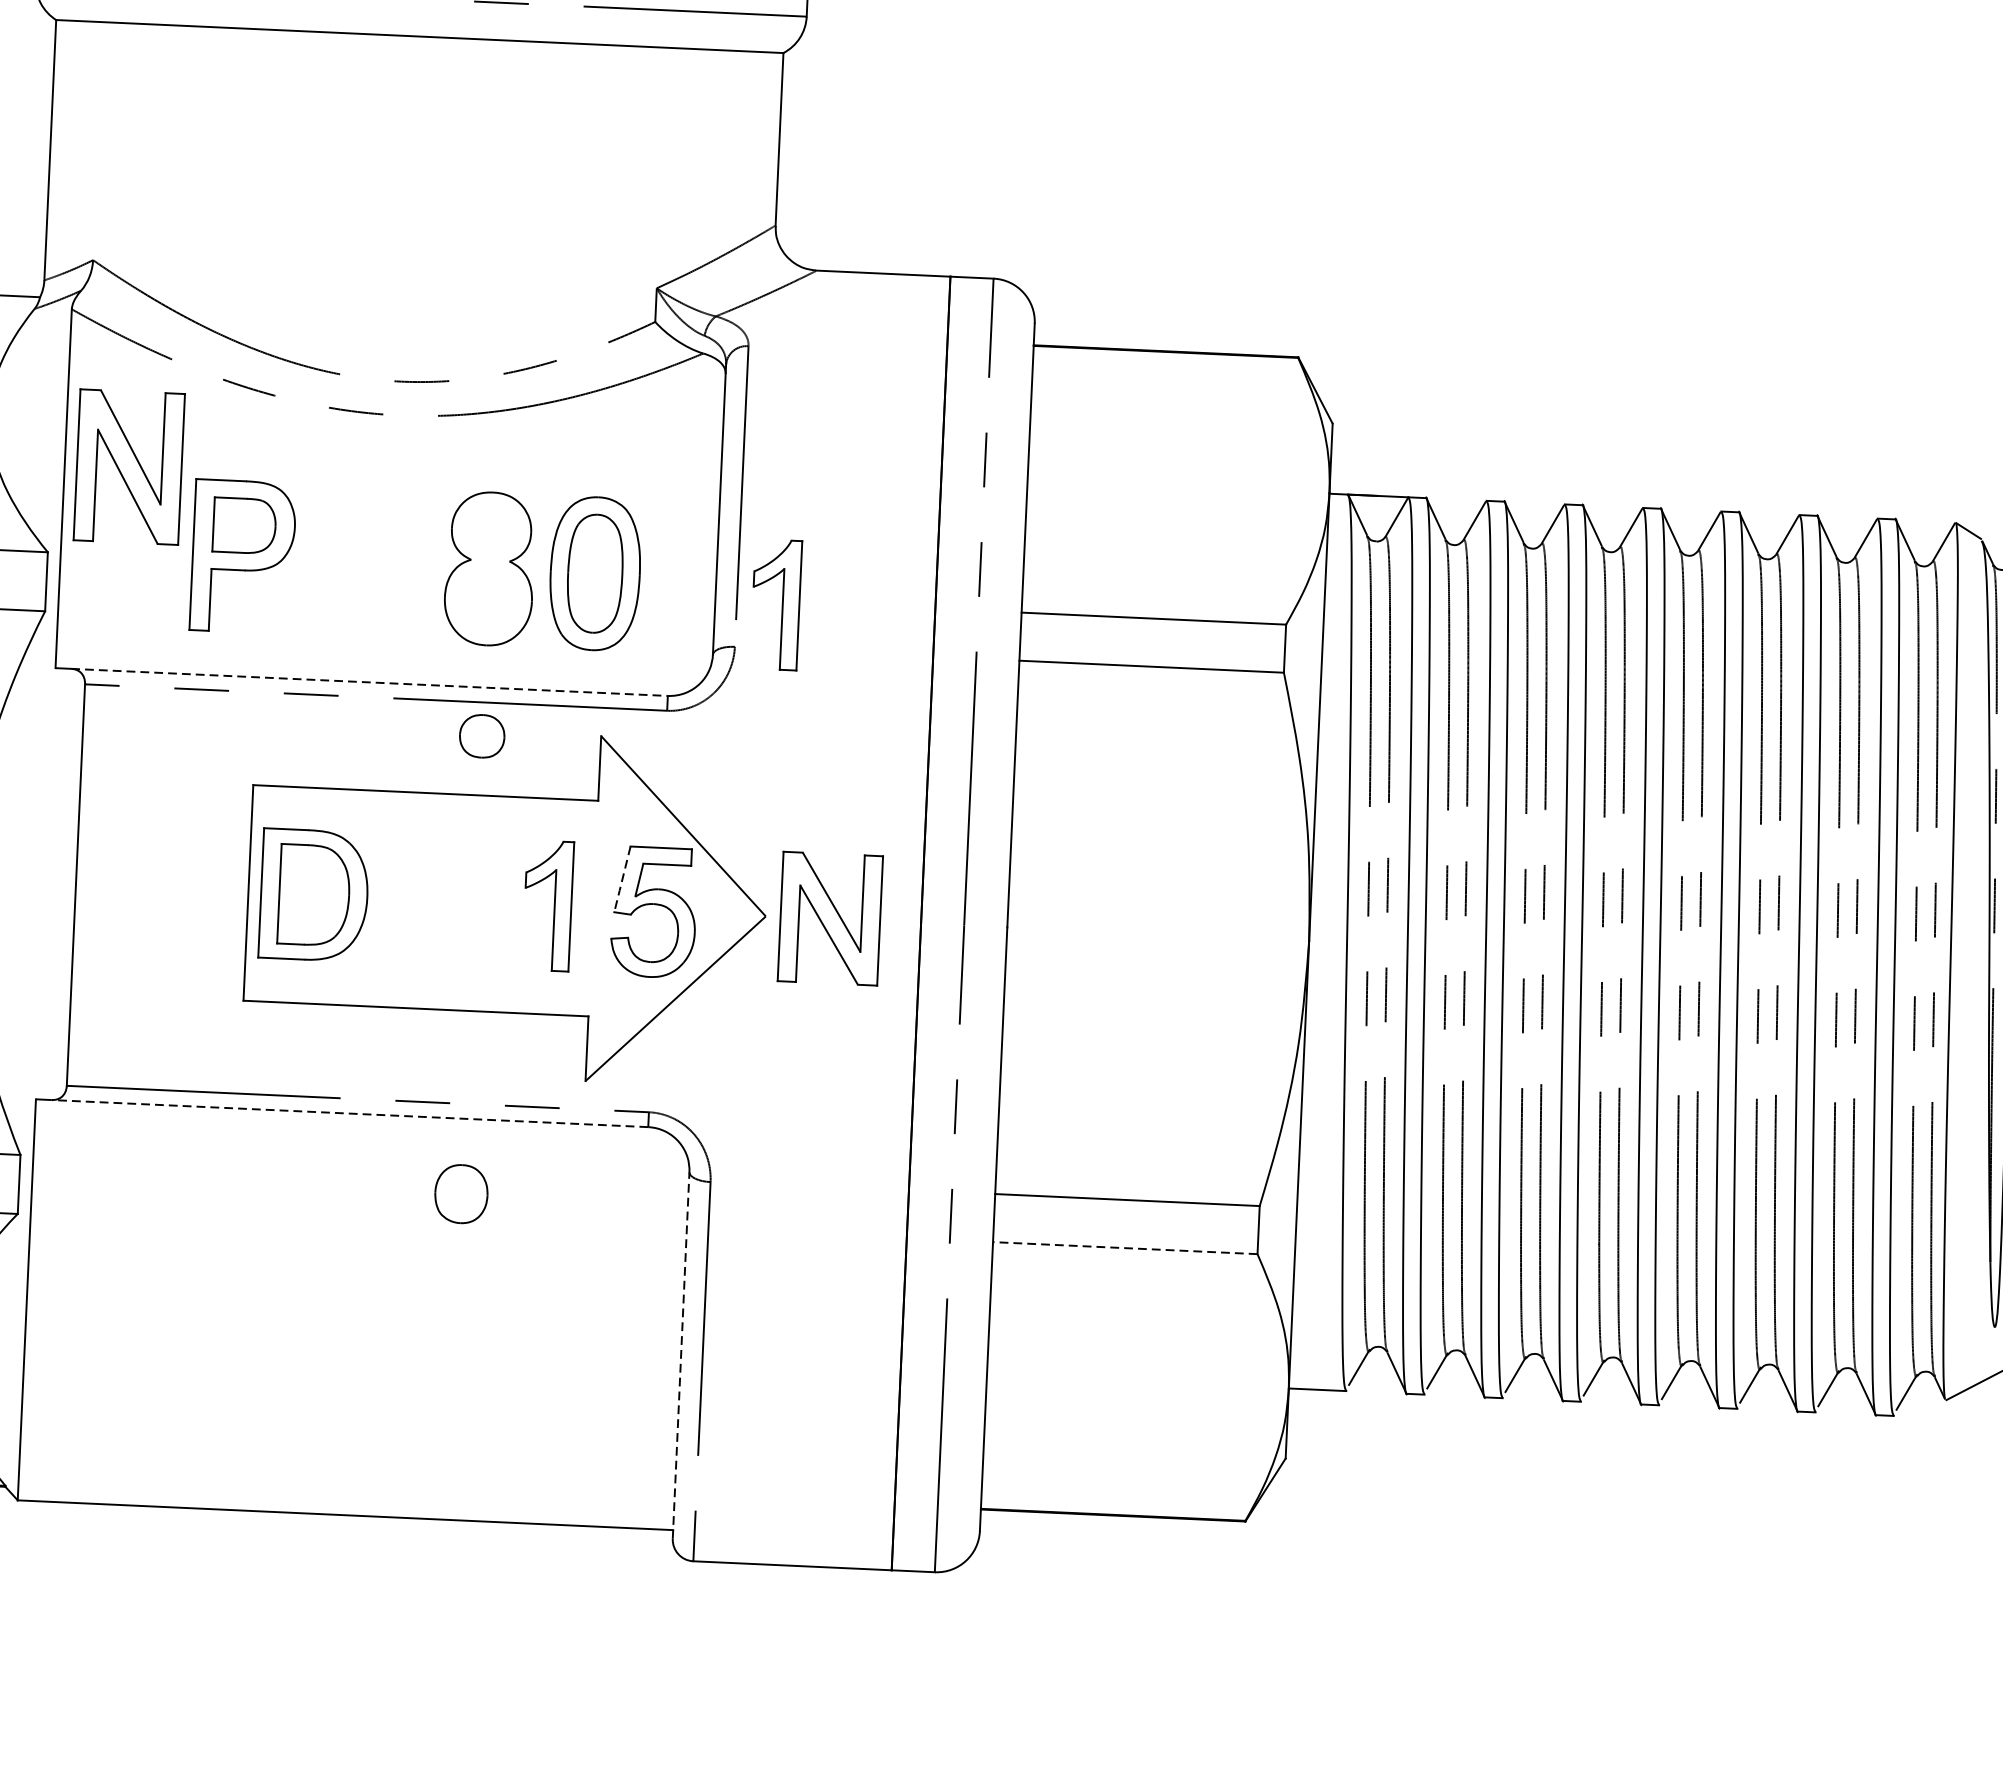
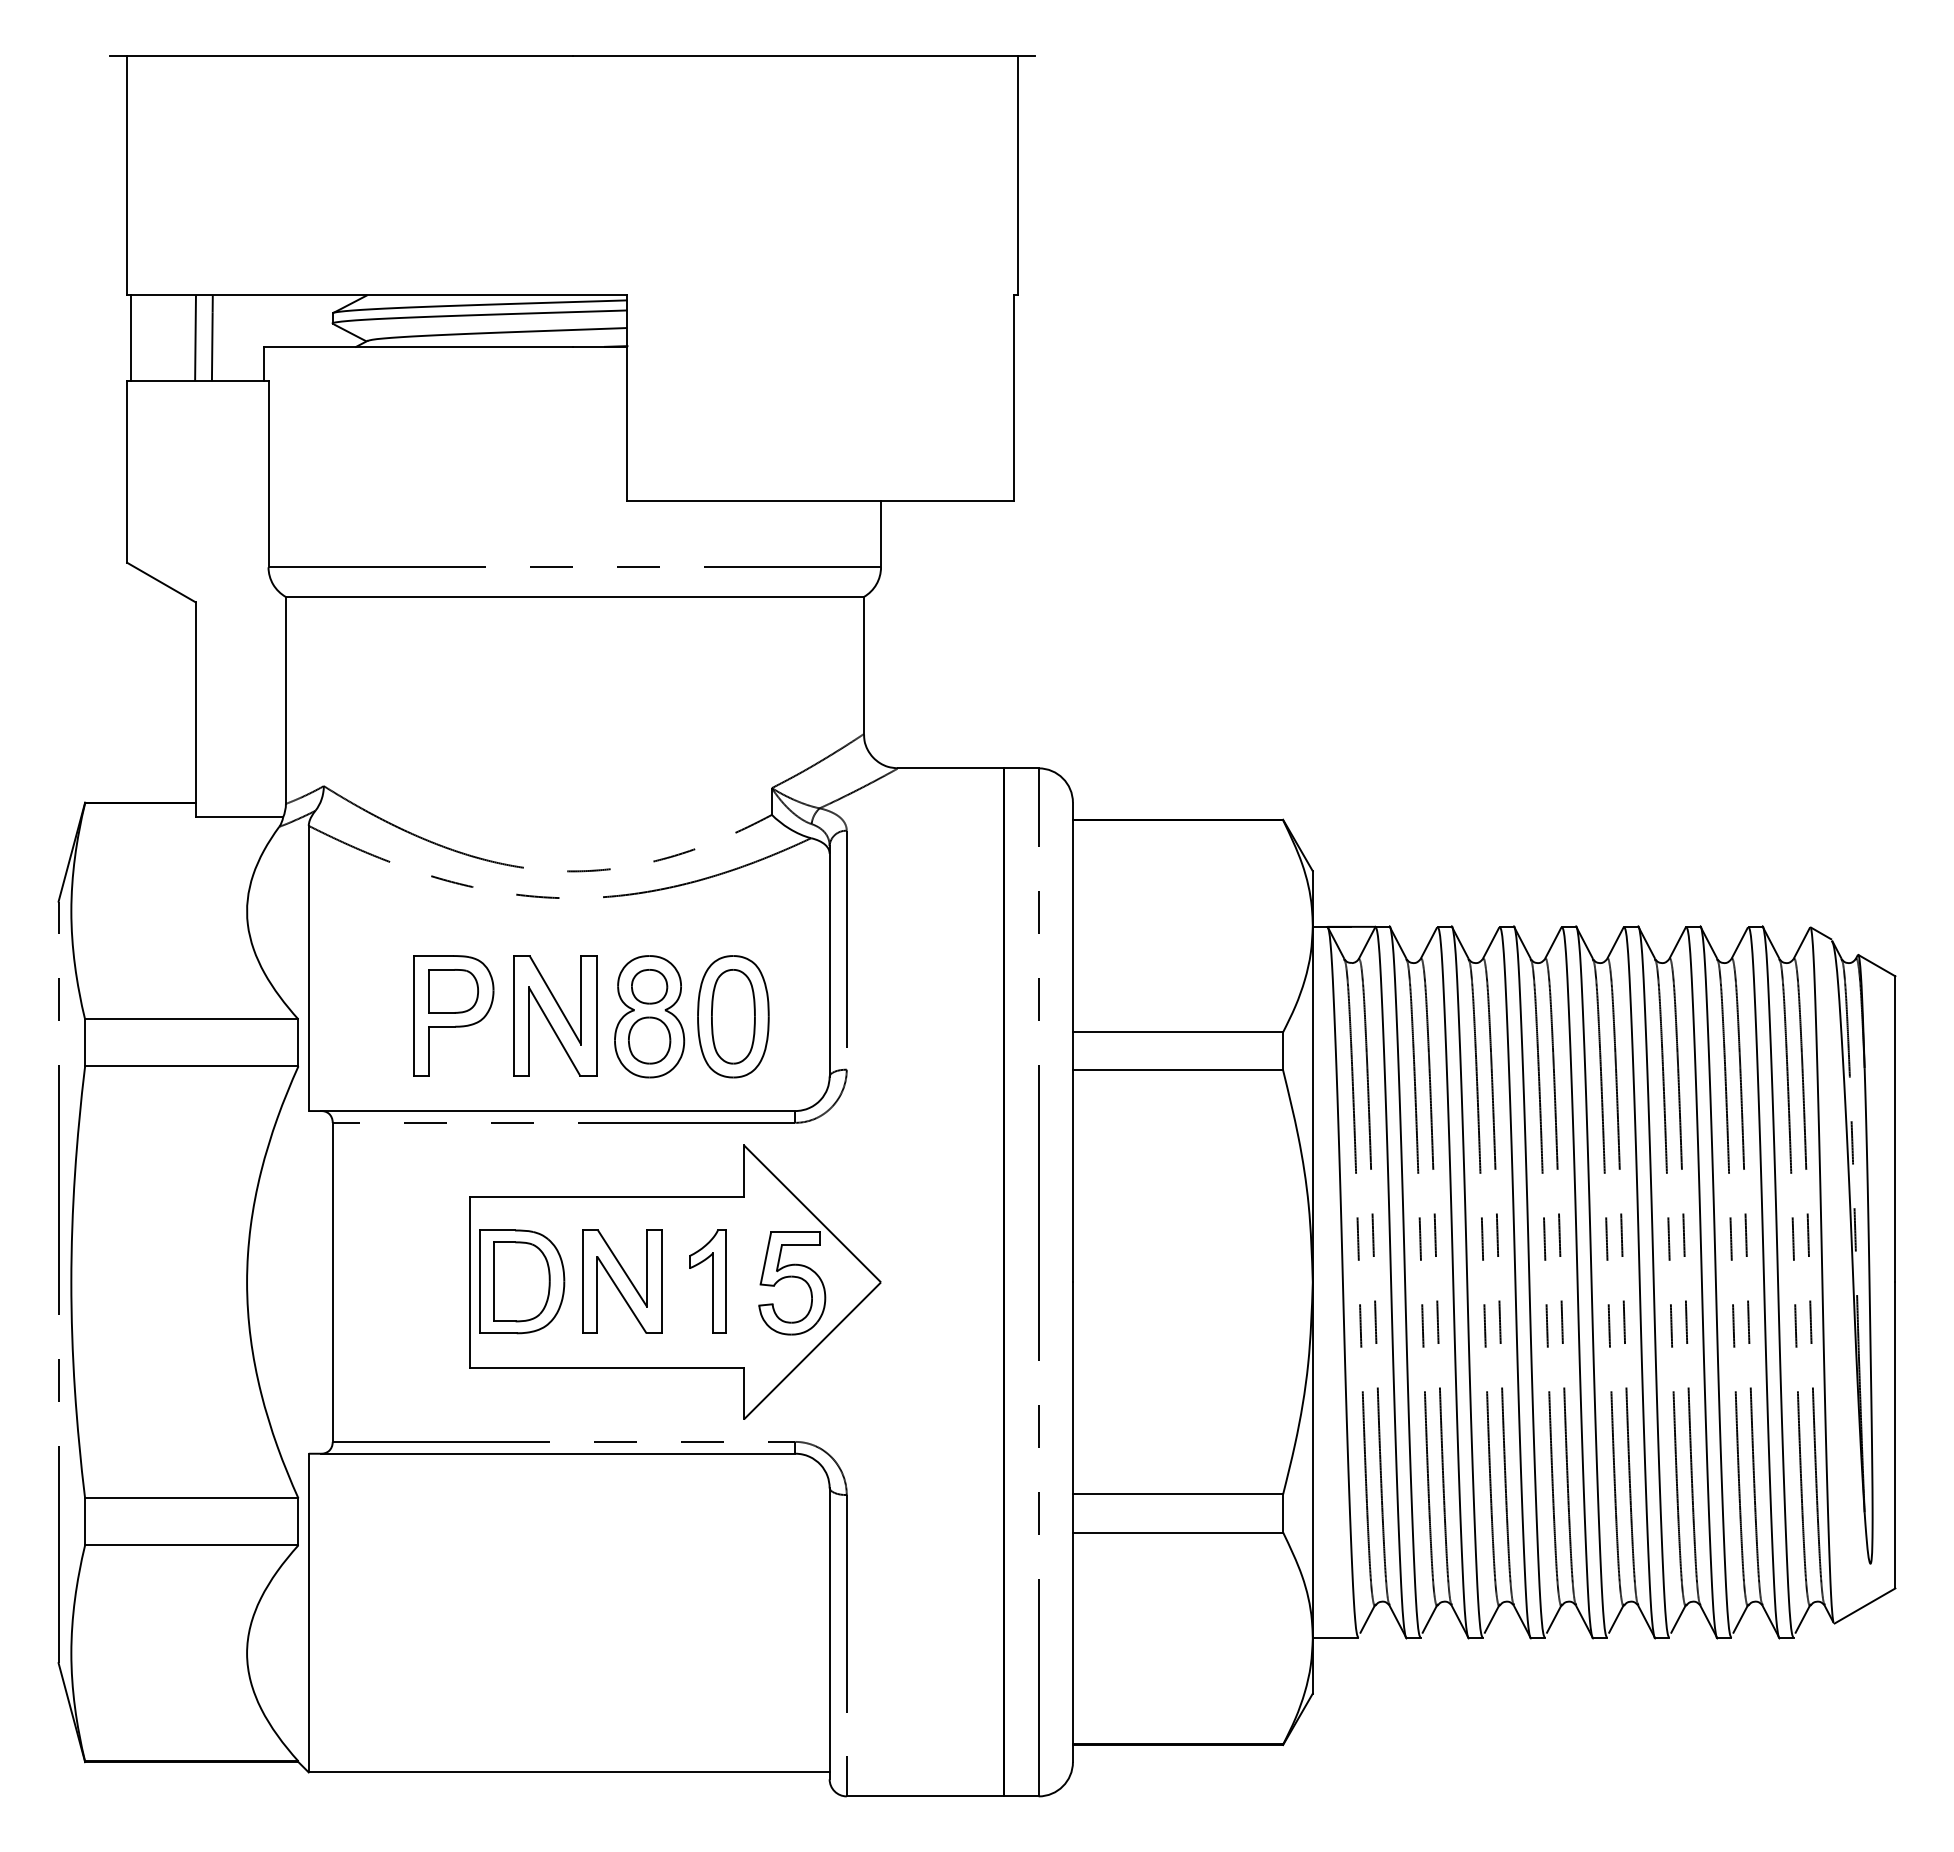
part: (129, 466) -> (555, 1015), moved
part: (775, 604) -> (877, 1034), removed
line: (369, 682) -> (558, 1111), dashed -> solid
part: (482, 735) -> (649, 986), moved
line: (621, 879) -> (765, 1258), dashed -> solid
part: (830, 918) -> (622, 1281), moved
line: (348, 1113) -> (557, 1453), dashed -> solid
part: (461, 1194) -> (649, 1040), moved
line: (1124, 1248) -> (1177, 1532), dashed -> solid
line: (680, 1355) -> (829, 1633), dashed -> solid

